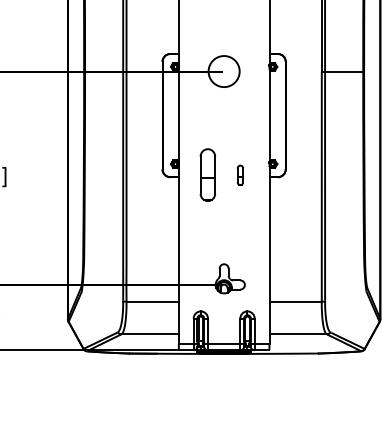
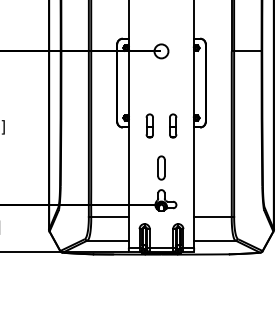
circle: (223, 71) -> (161, 51), size x0.62
part: (207, 175) -> (149, 126), size x0.62
part: (240, 175) -> (173, 126), size x1.67
part: (223, 233) -> (161, 167), added

